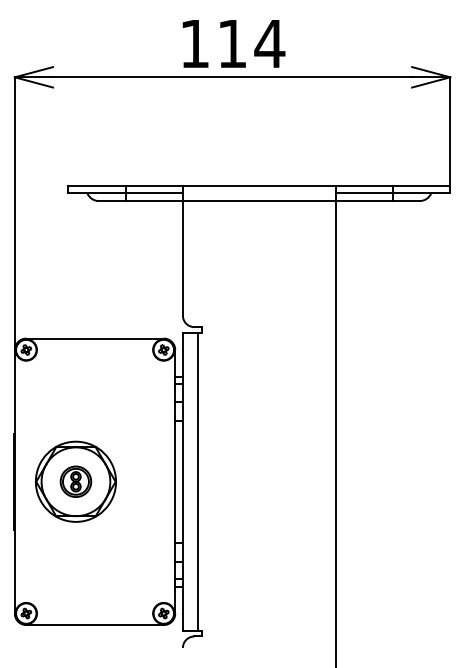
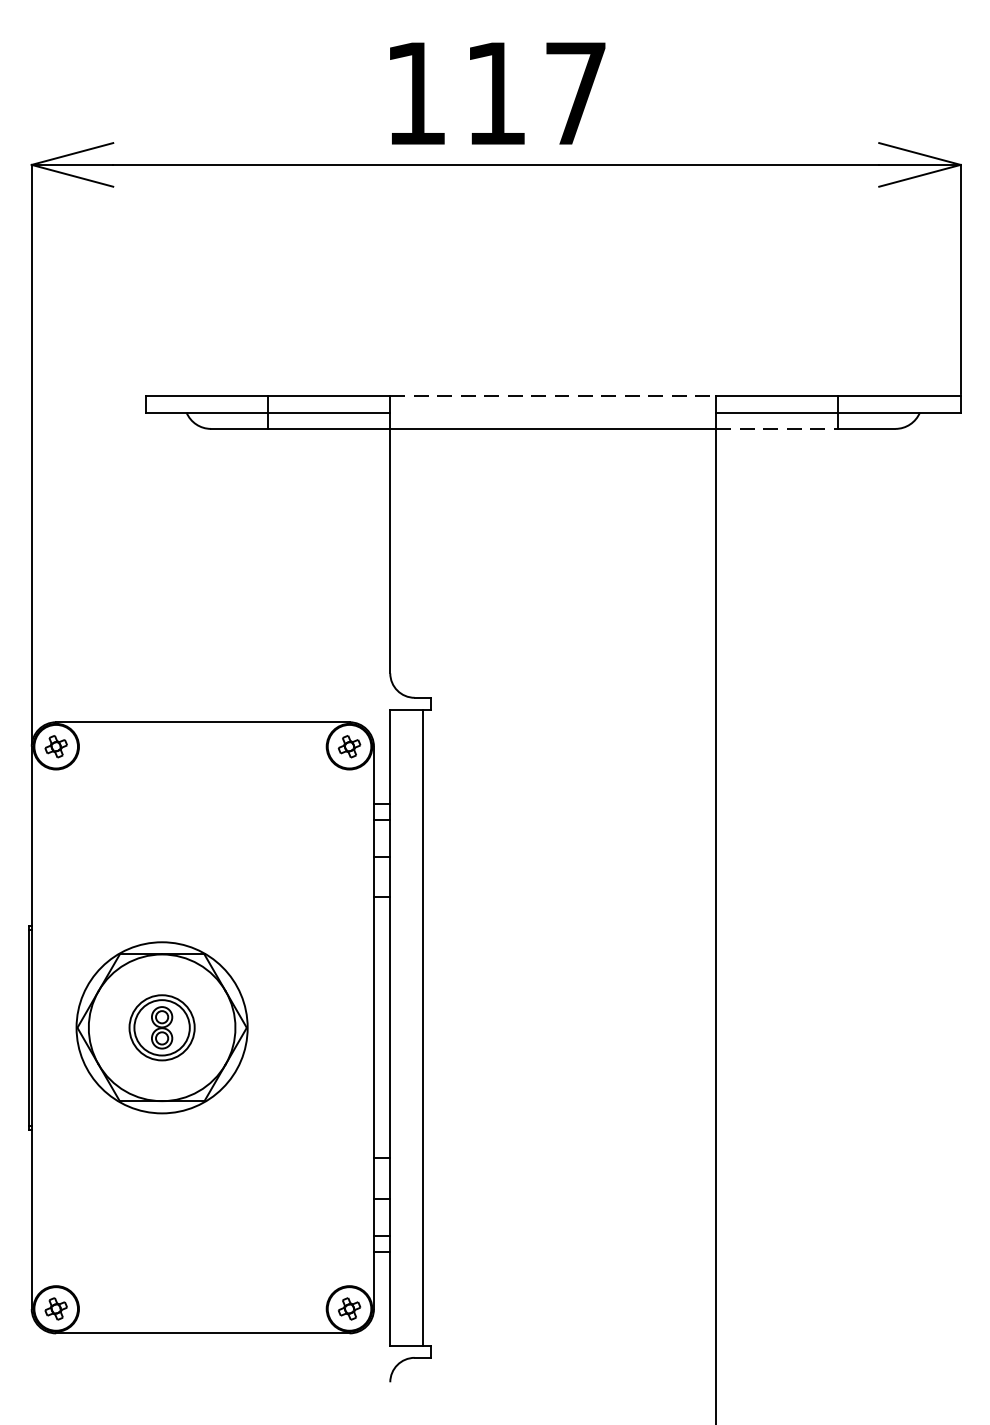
text: (269, 43) -> (575, 92), 114 -> 117
line: (259, 185) -> (553, 395), solid -> dashed
line: (364, 201) -> (777, 429), solid -> dashed

